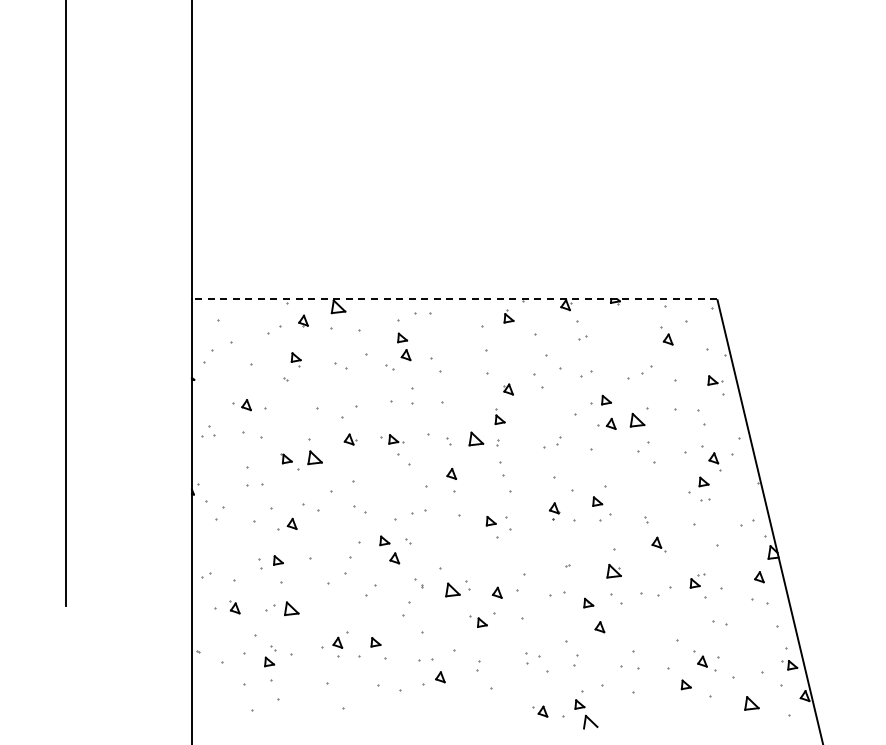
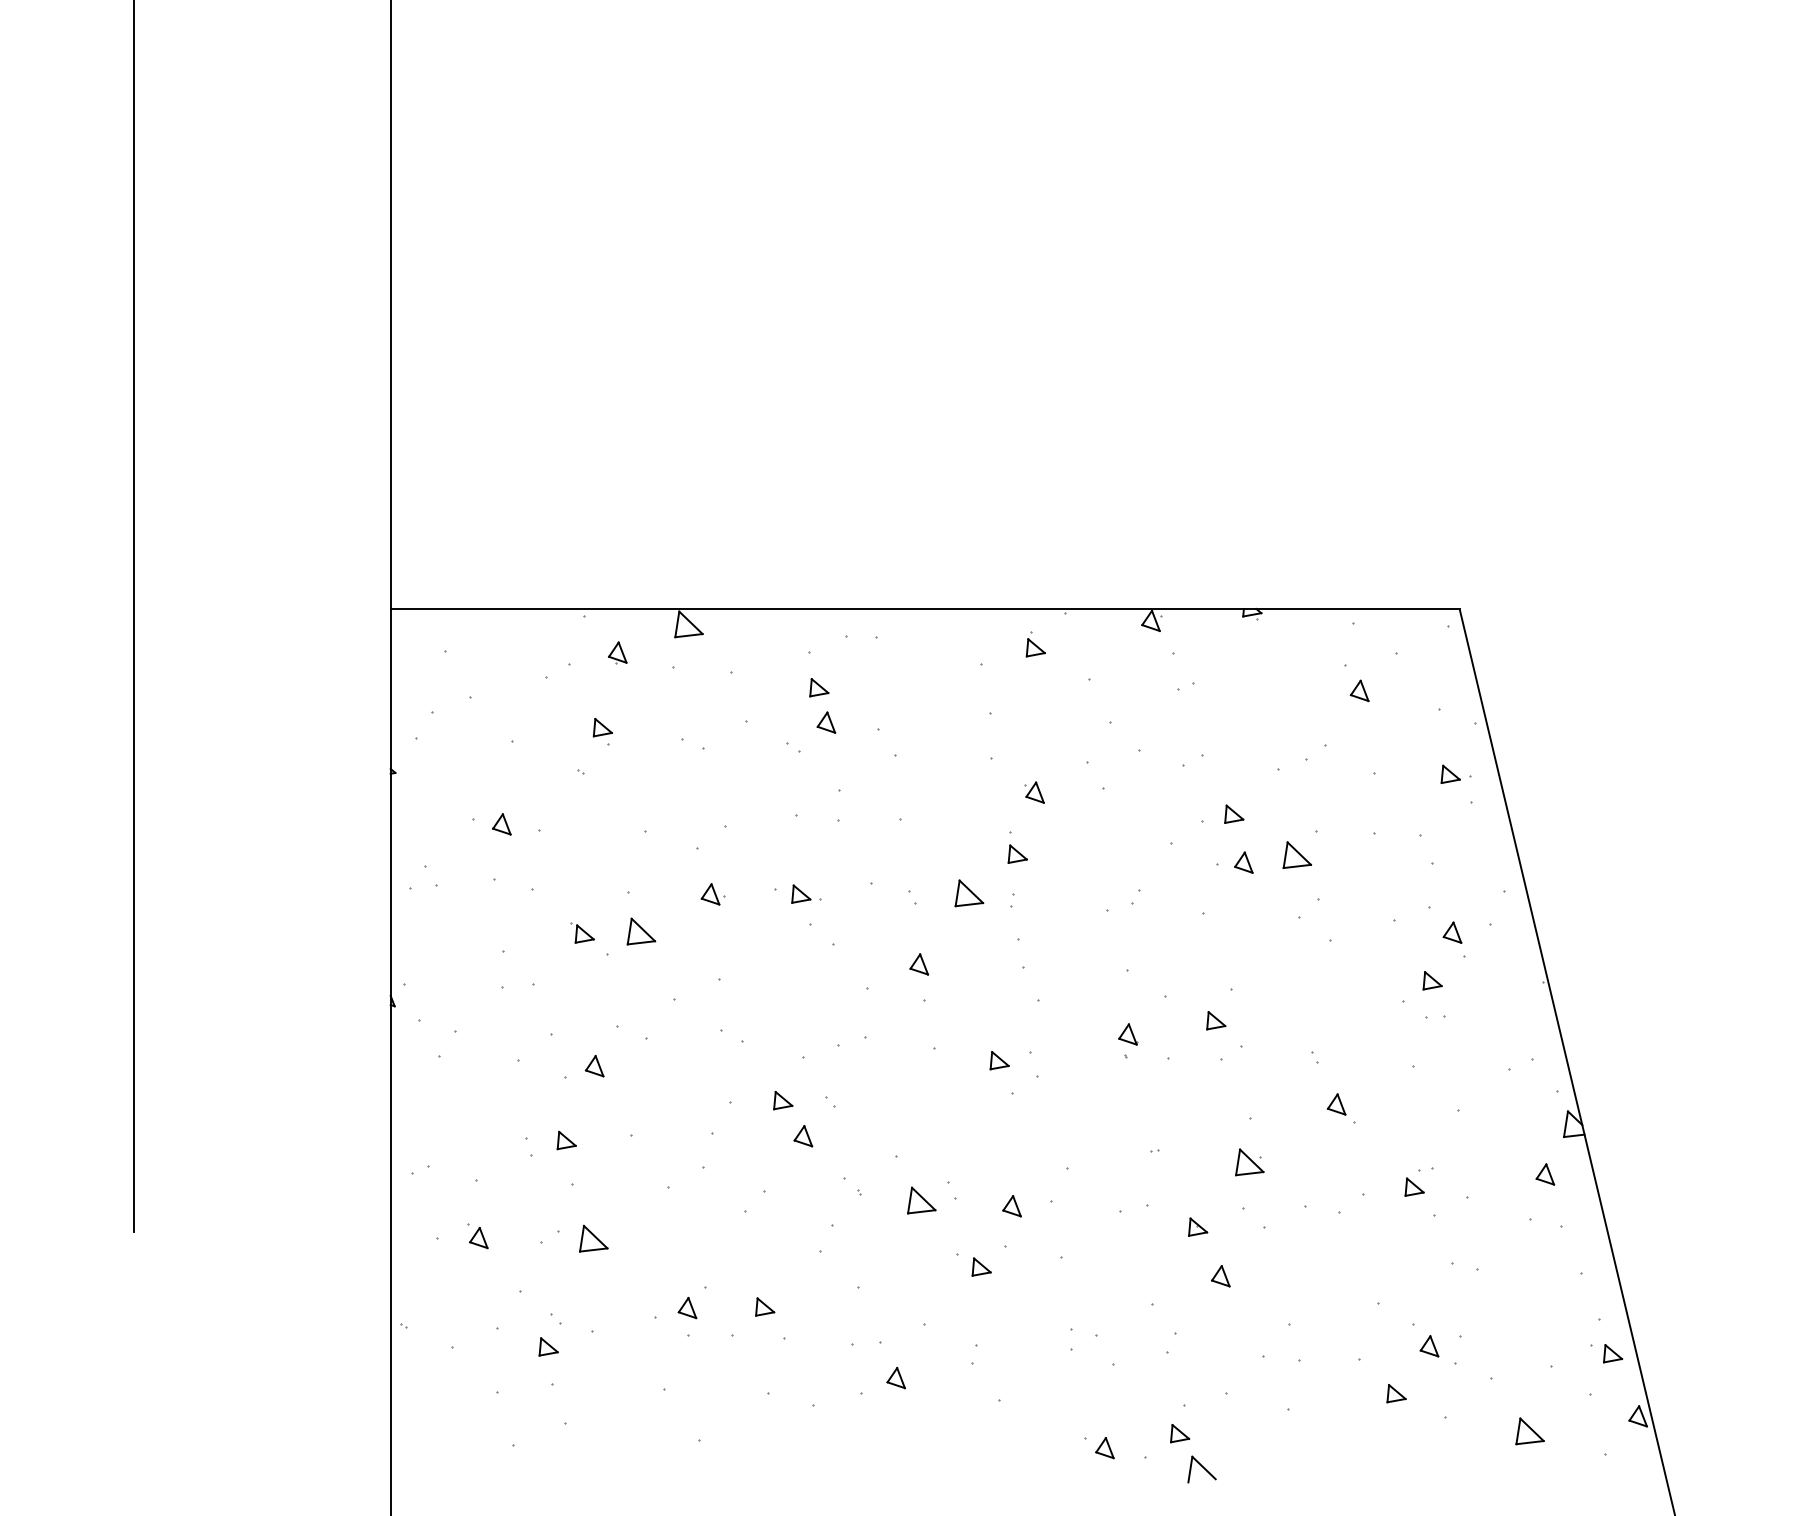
line: (454, 299) -> (924, 609), dashed -> solid

